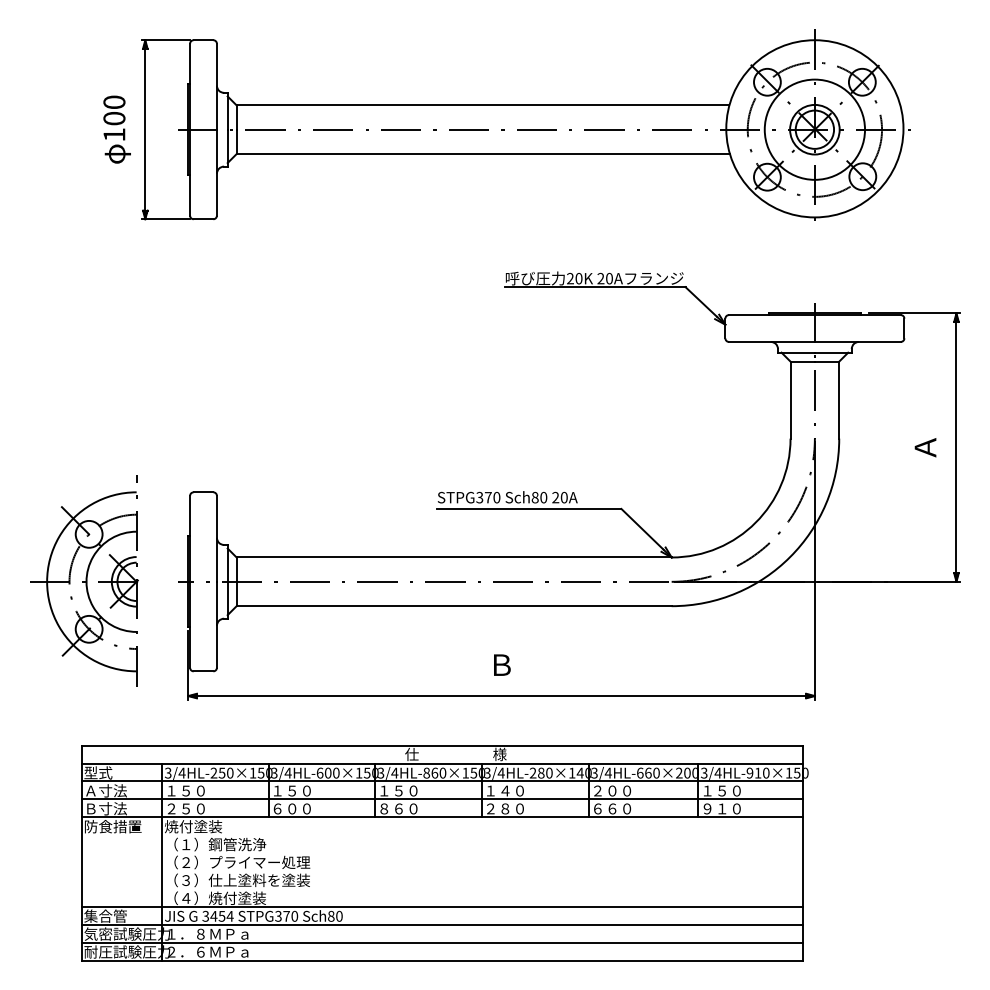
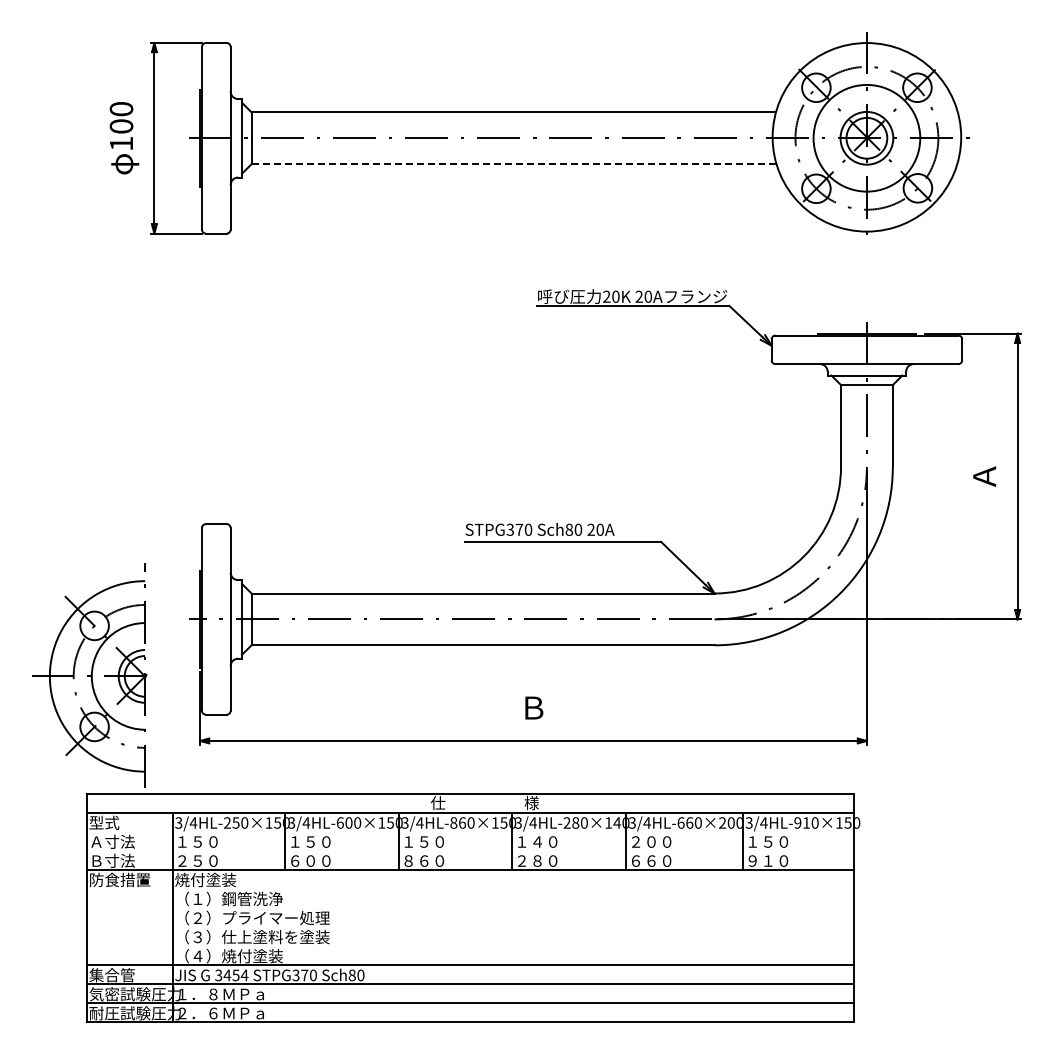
line: (483, 154) -> (514, 164), solid -> dashed
part: (84, 580) -> (89, 675), moved
line: (441, 781) -> (469, 831), removed
line: (441, 798) -> (469, 850), removed

